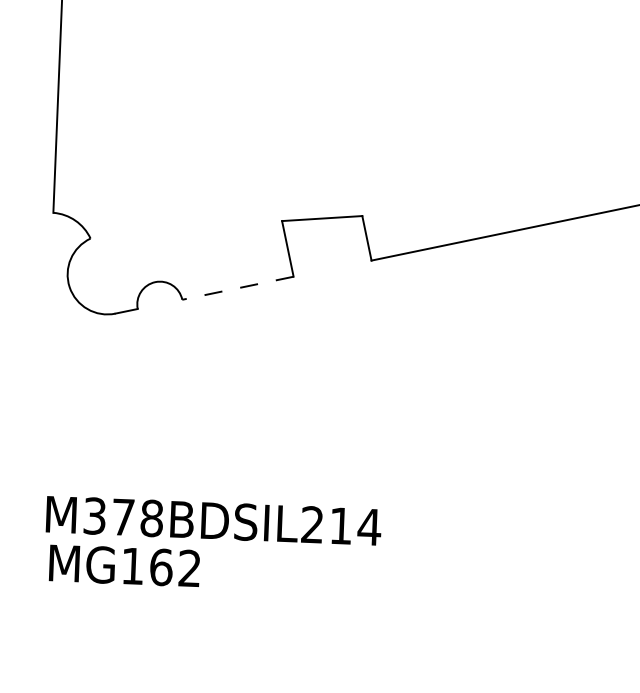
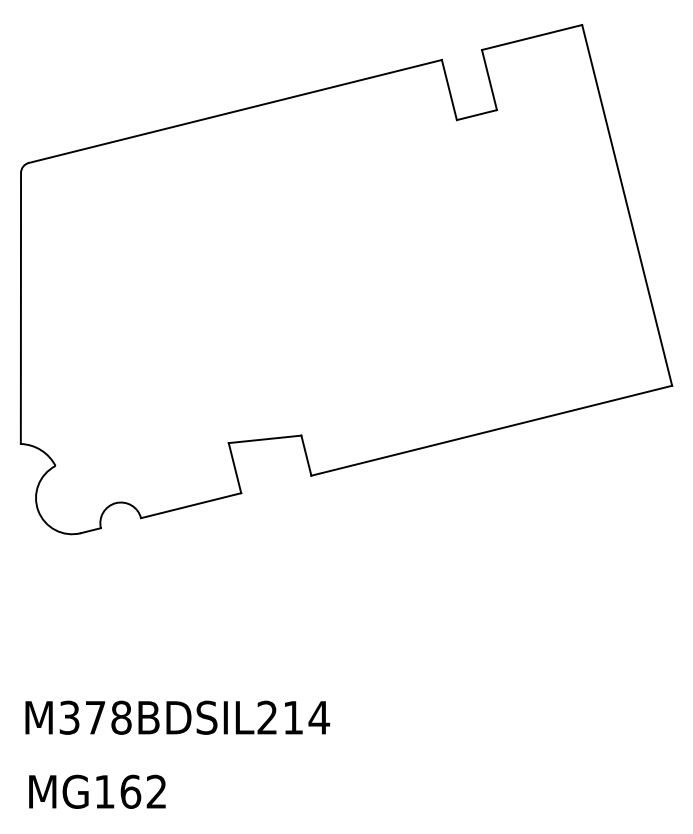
line: (238, 288) -> (191, 505), dashed -> solid
text: (124, 565) -> (97, 791), moved

